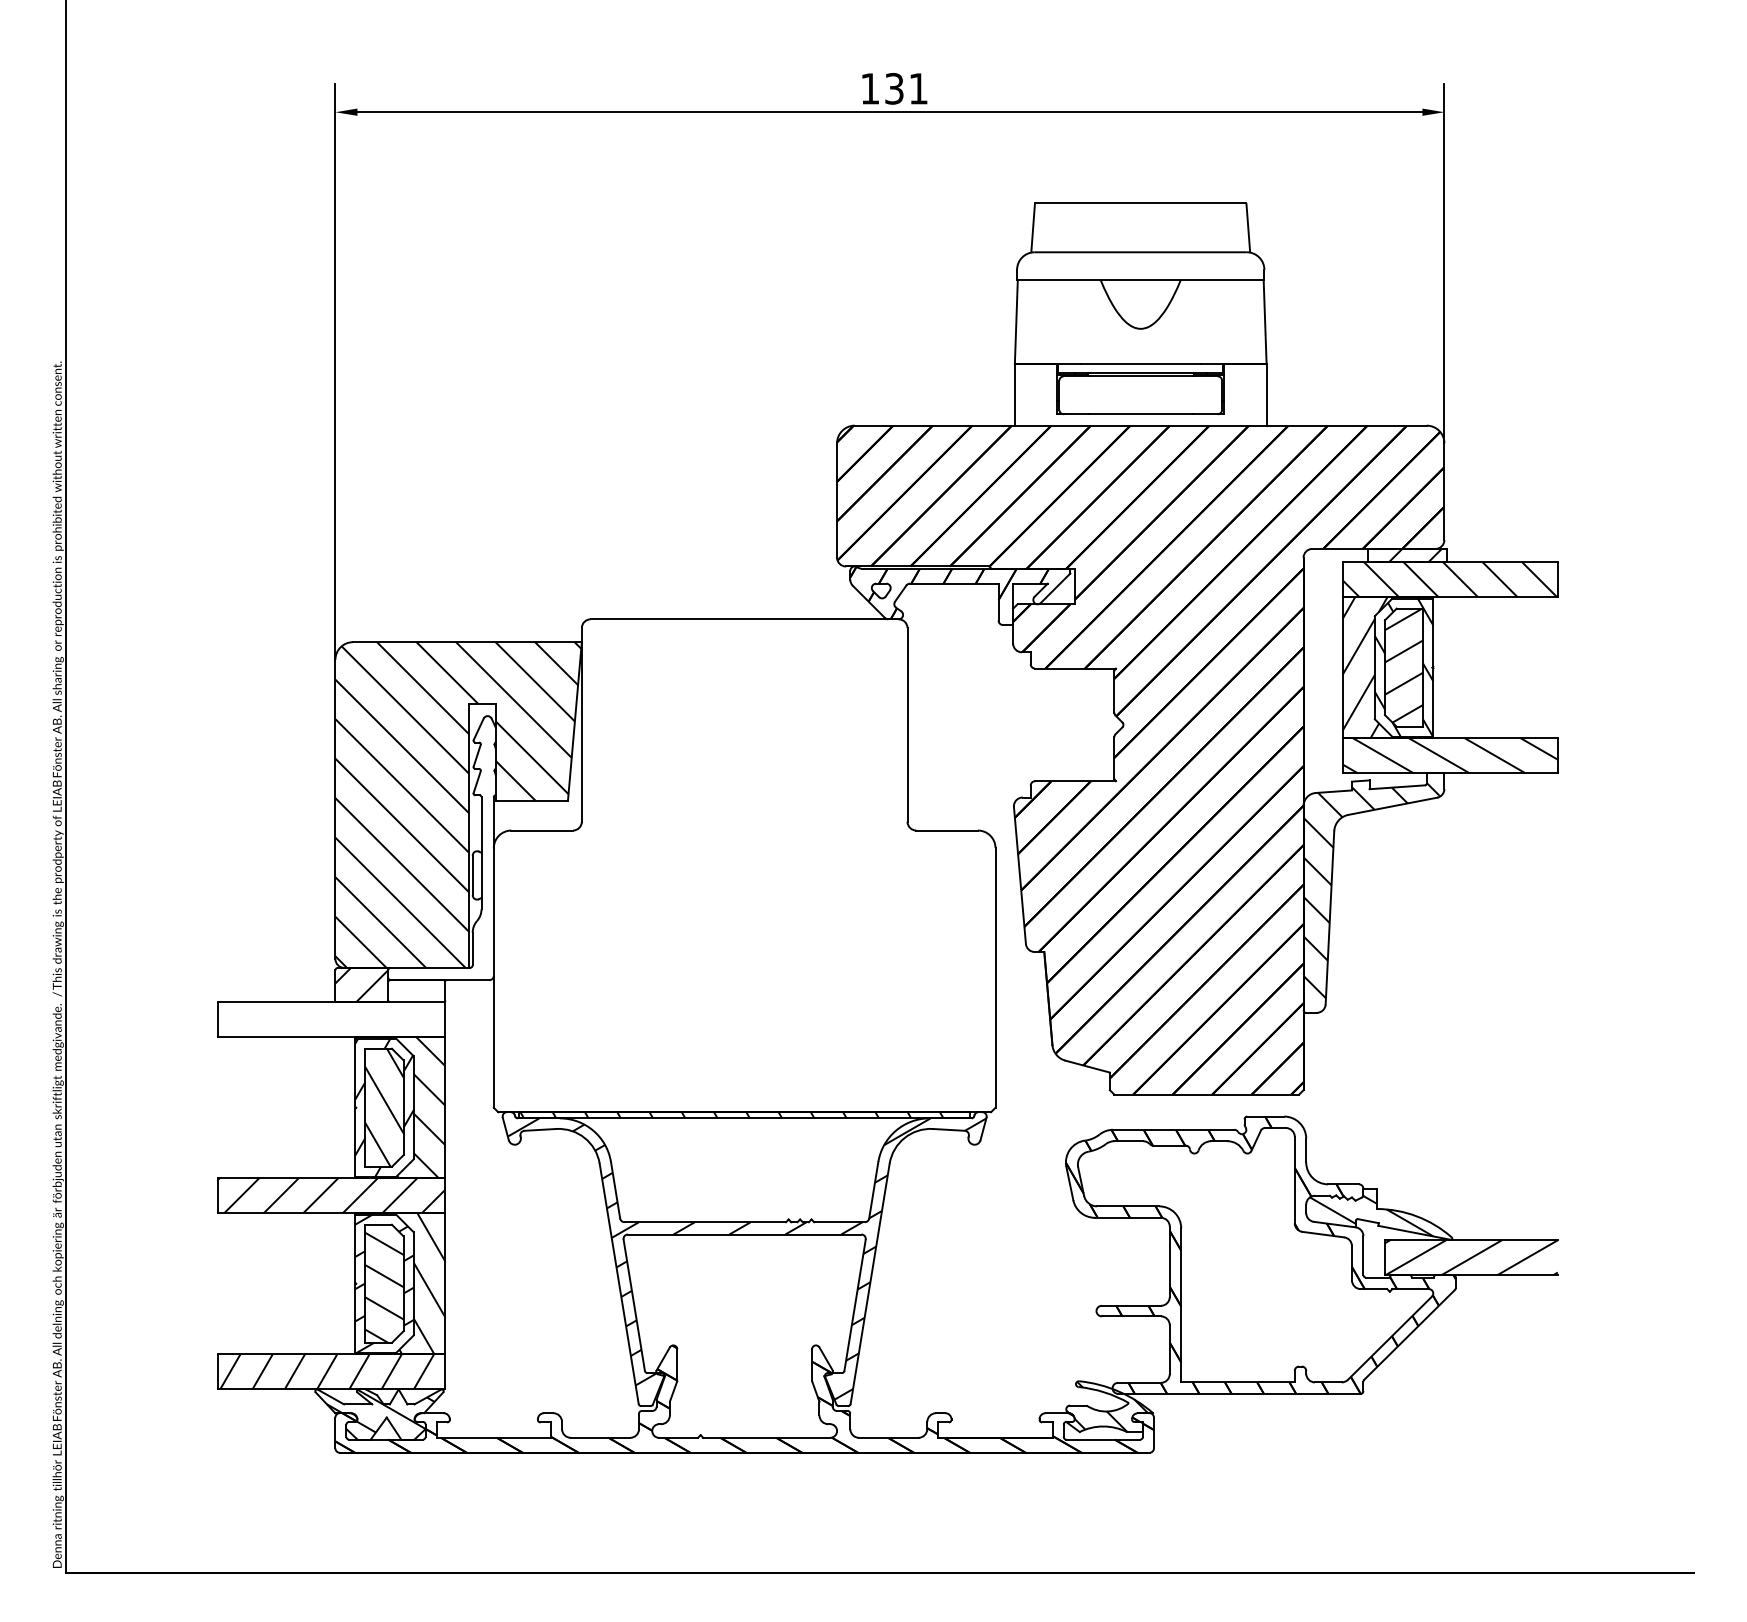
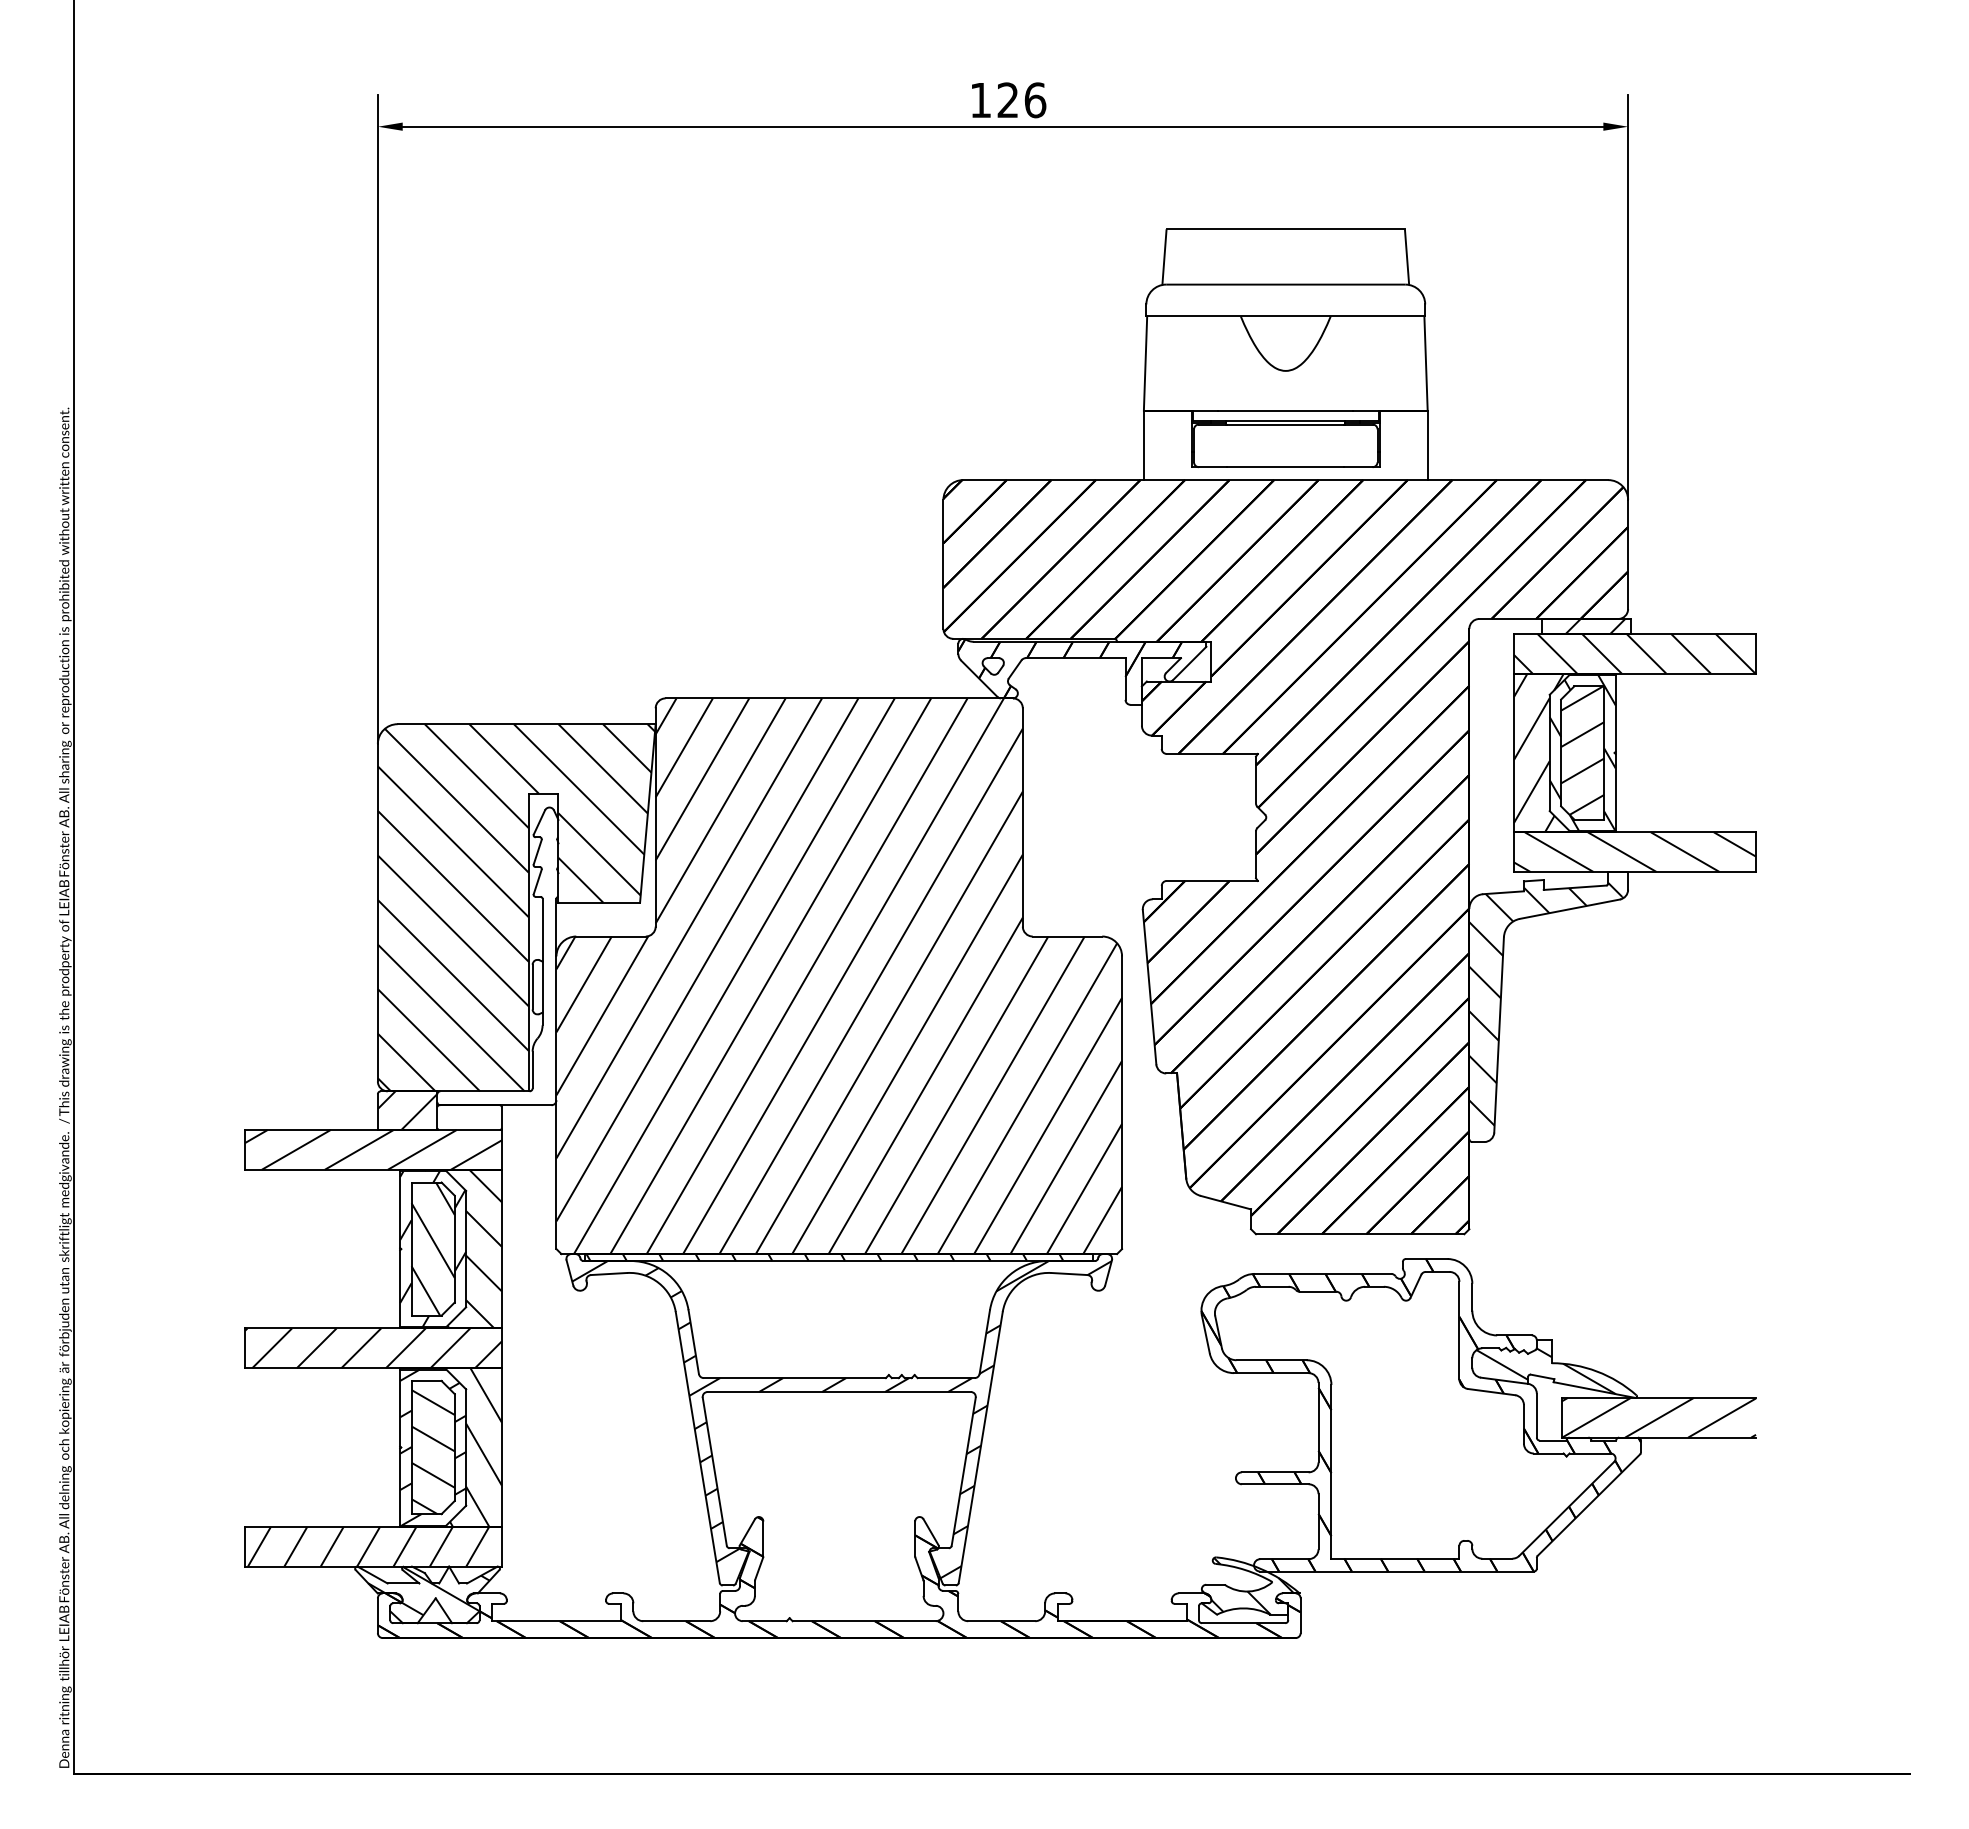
text: (906, 88) -> (1021, 100), 131 -> 126
hatch: (744, 865) -> (839, 976), added
hatch: (331, 1019) -> (373, 1149), added

